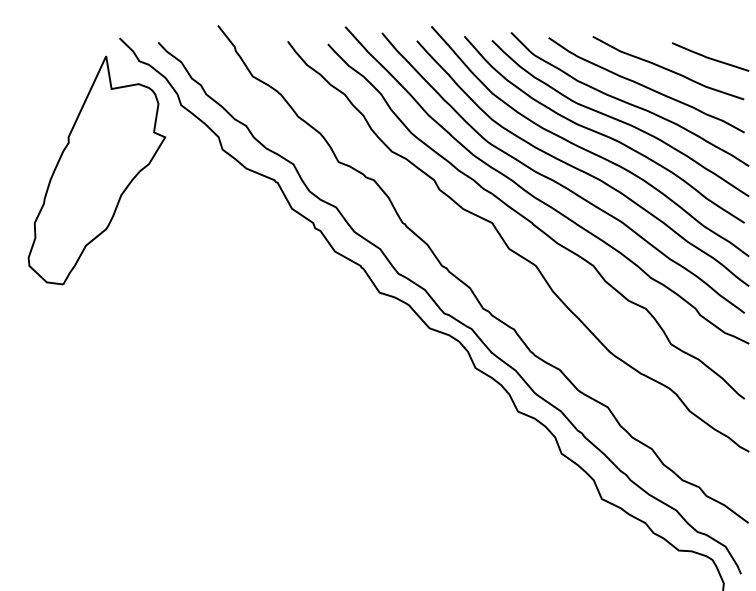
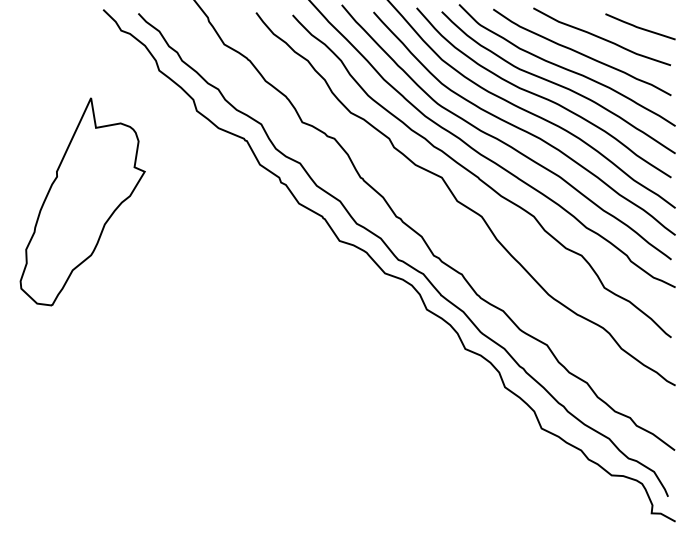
part: (96, 170) -> (82, 201), moved

